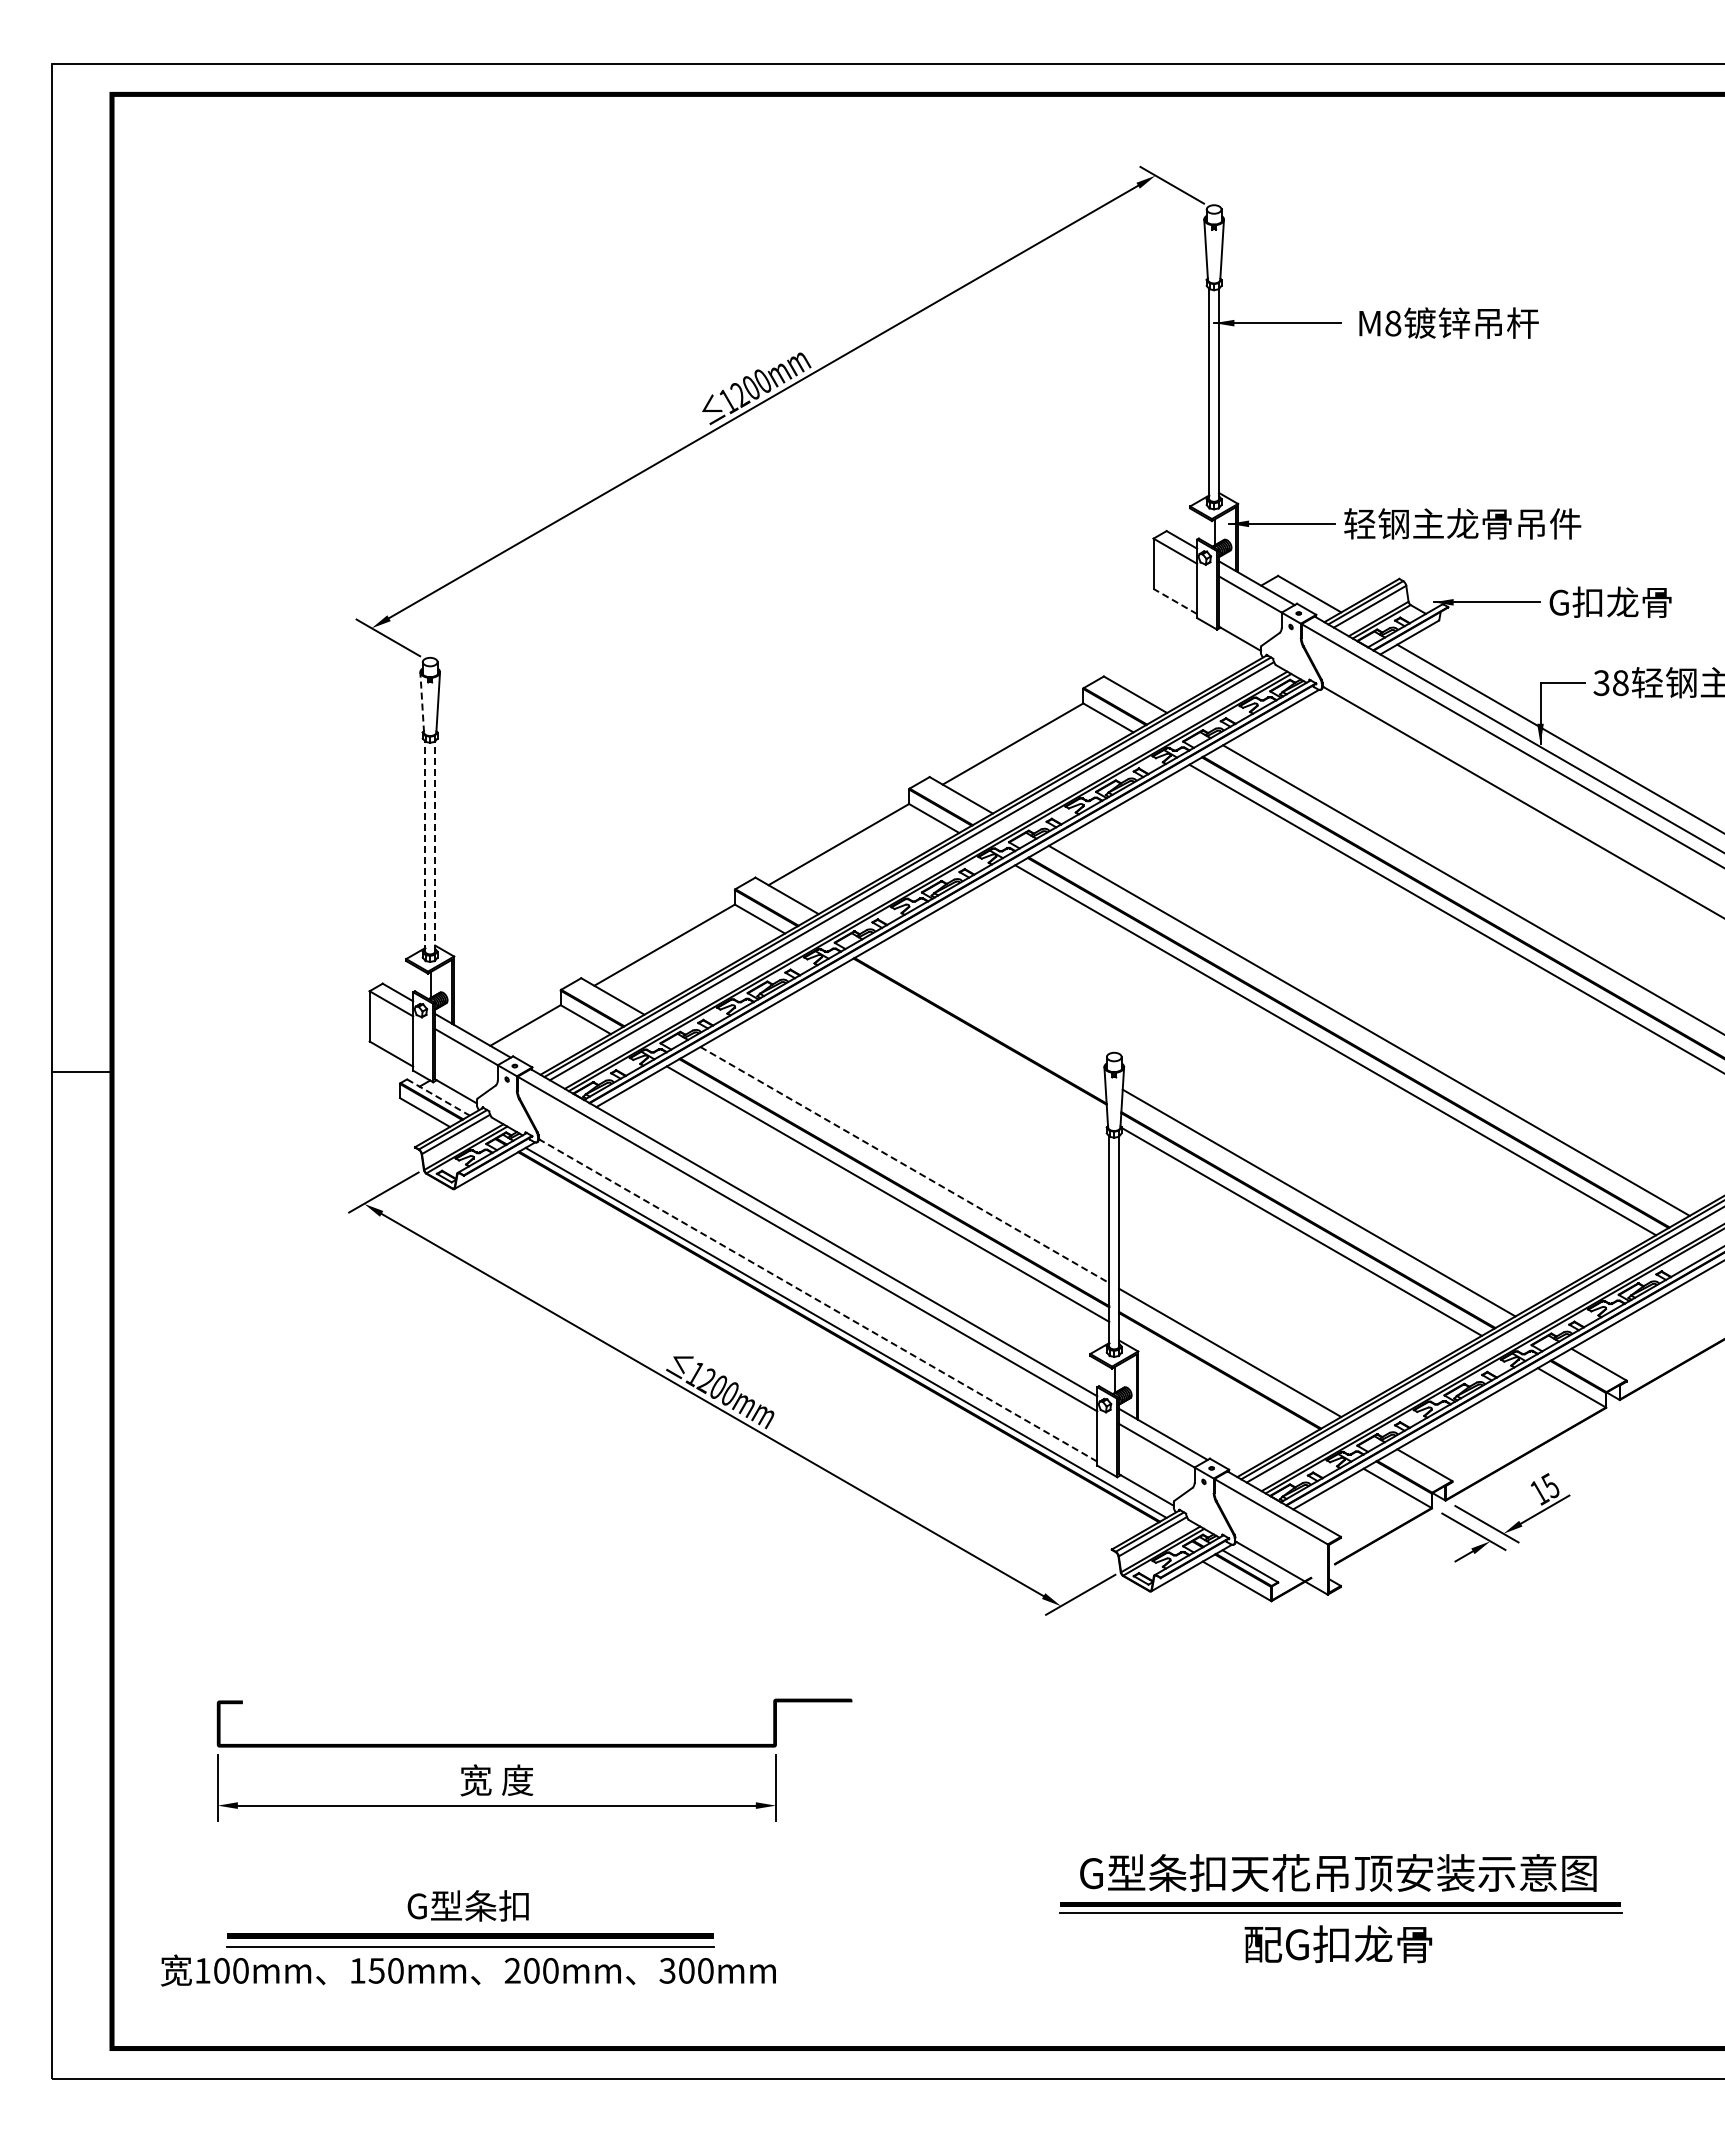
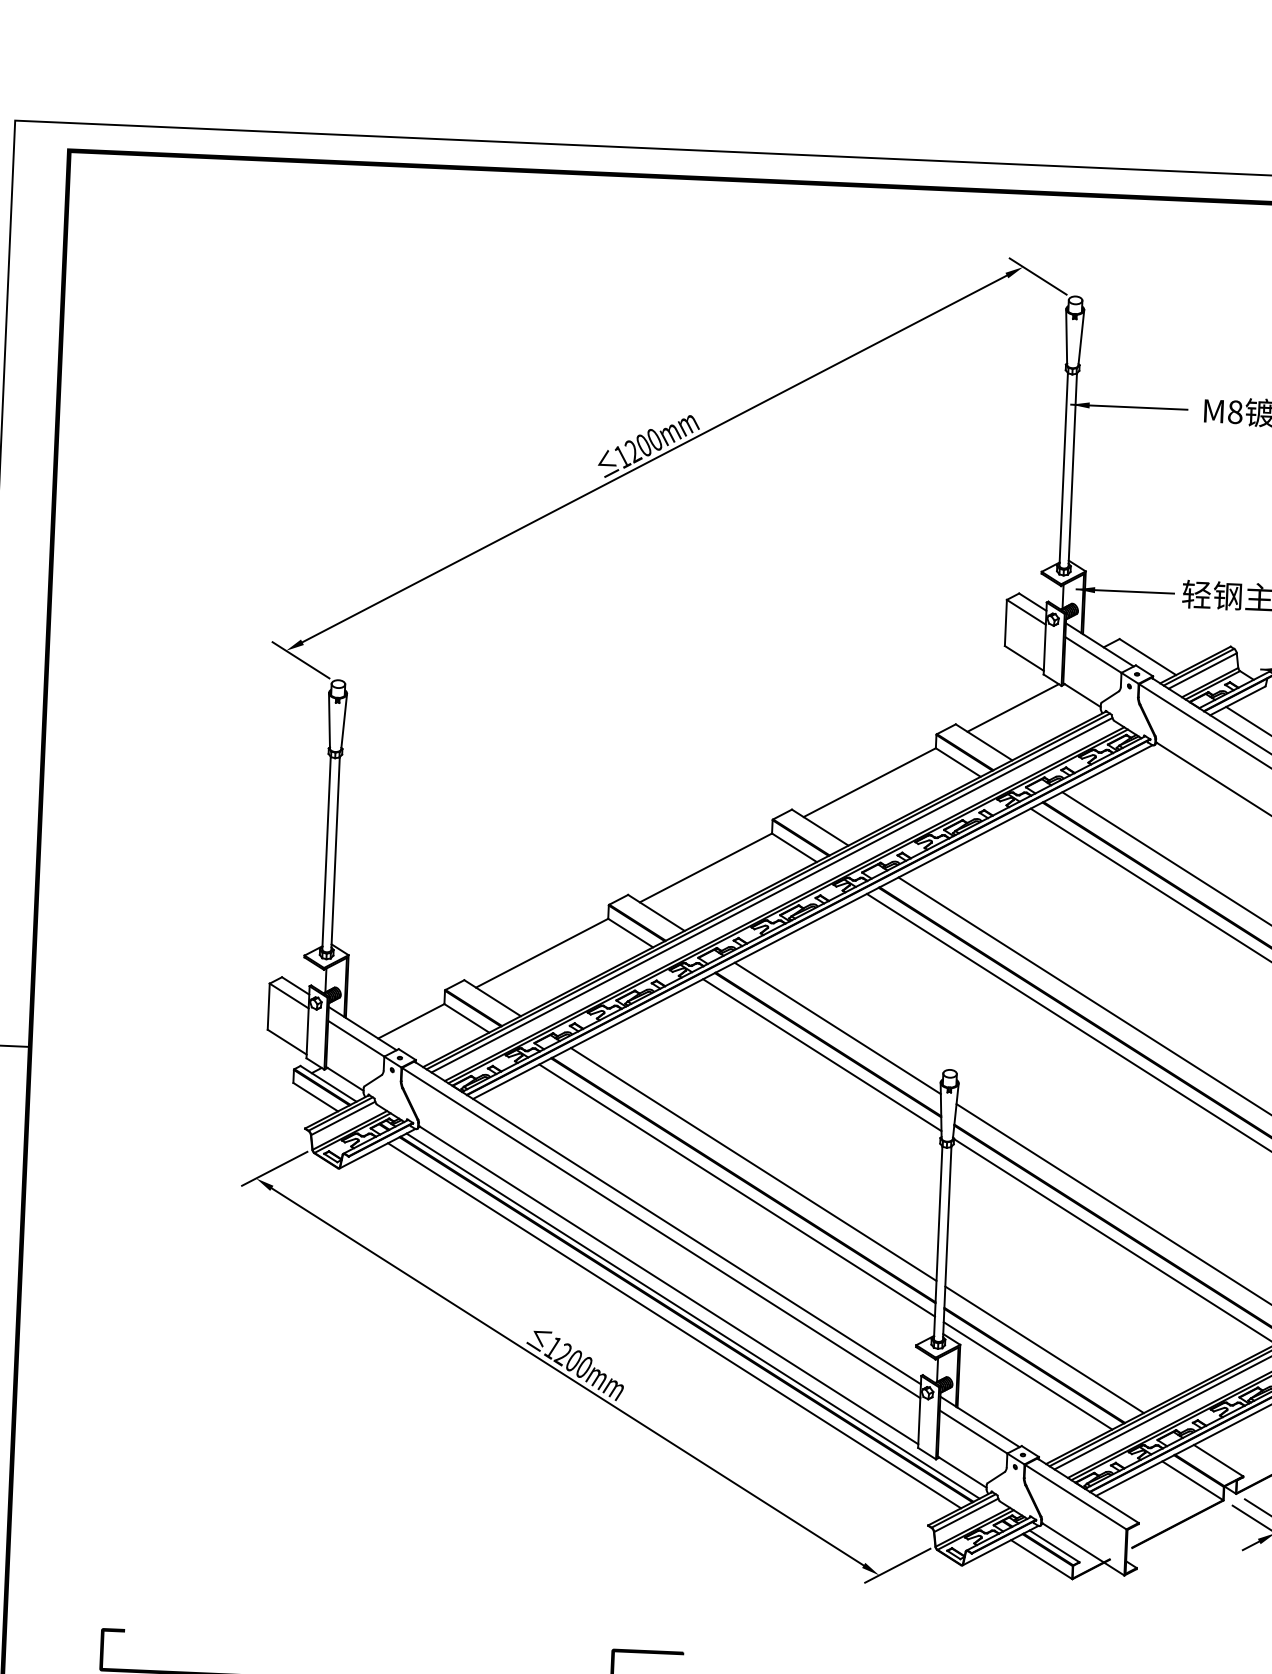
line: (1174, 601) -> (1023, 658), dashed -> solid
line: (1165, 655) -> (1013, 707), added
line: (422, 701) -> (329, 719), dashed -> solid
line: (425, 846) -> (326, 853), dashed -> solid
line: (435, 846) -> (335, 853), dashed -> solid
line: (989, 1012) -> (837, 1027), added
line: (974, 1042) -> (822, 1054), added
line: (438, 1097) -> (328, 1083), dashed -> solid
line: (905, 1165) -> (754, 1164), dashed -> solid
line: (817, 1300) -> (668, 1285), dashed -> solid
line: (825, 1344) -> (673, 1325), added
line: (1213, 1381) -> (1028, 1375), added

